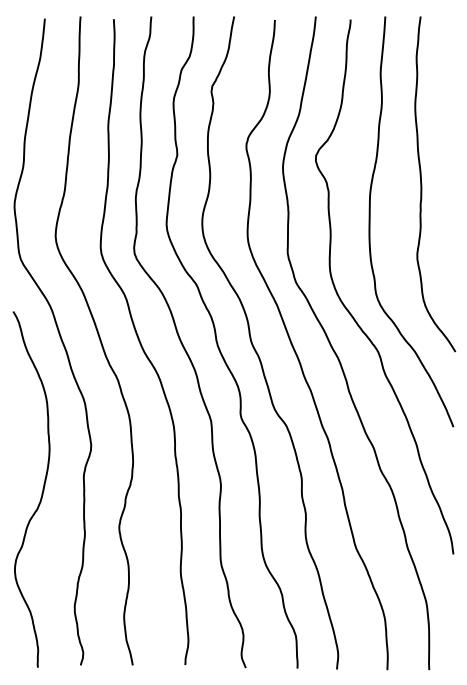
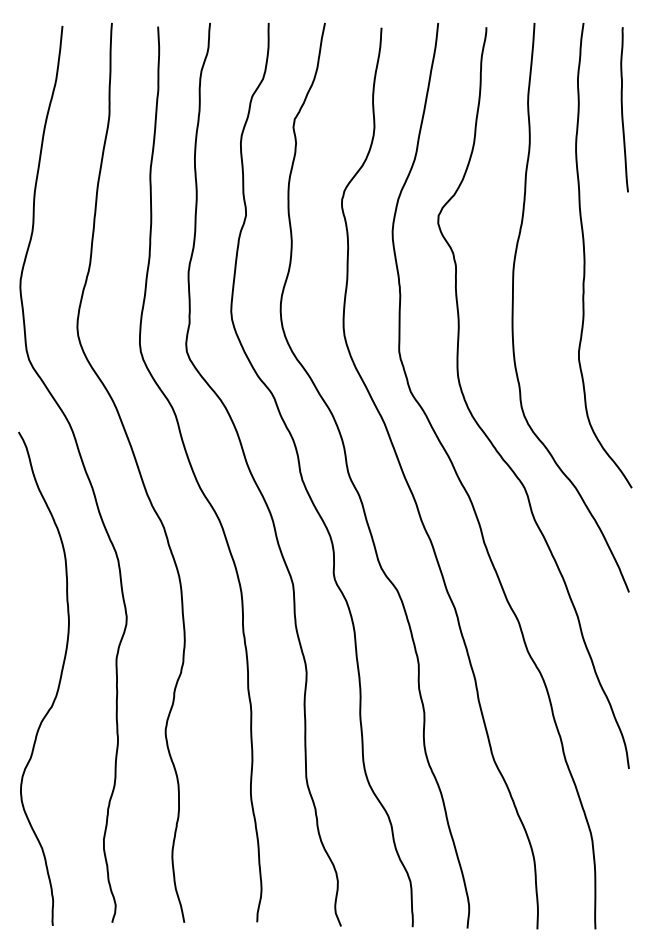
curve: (449, 78) -> (623, 108), added

